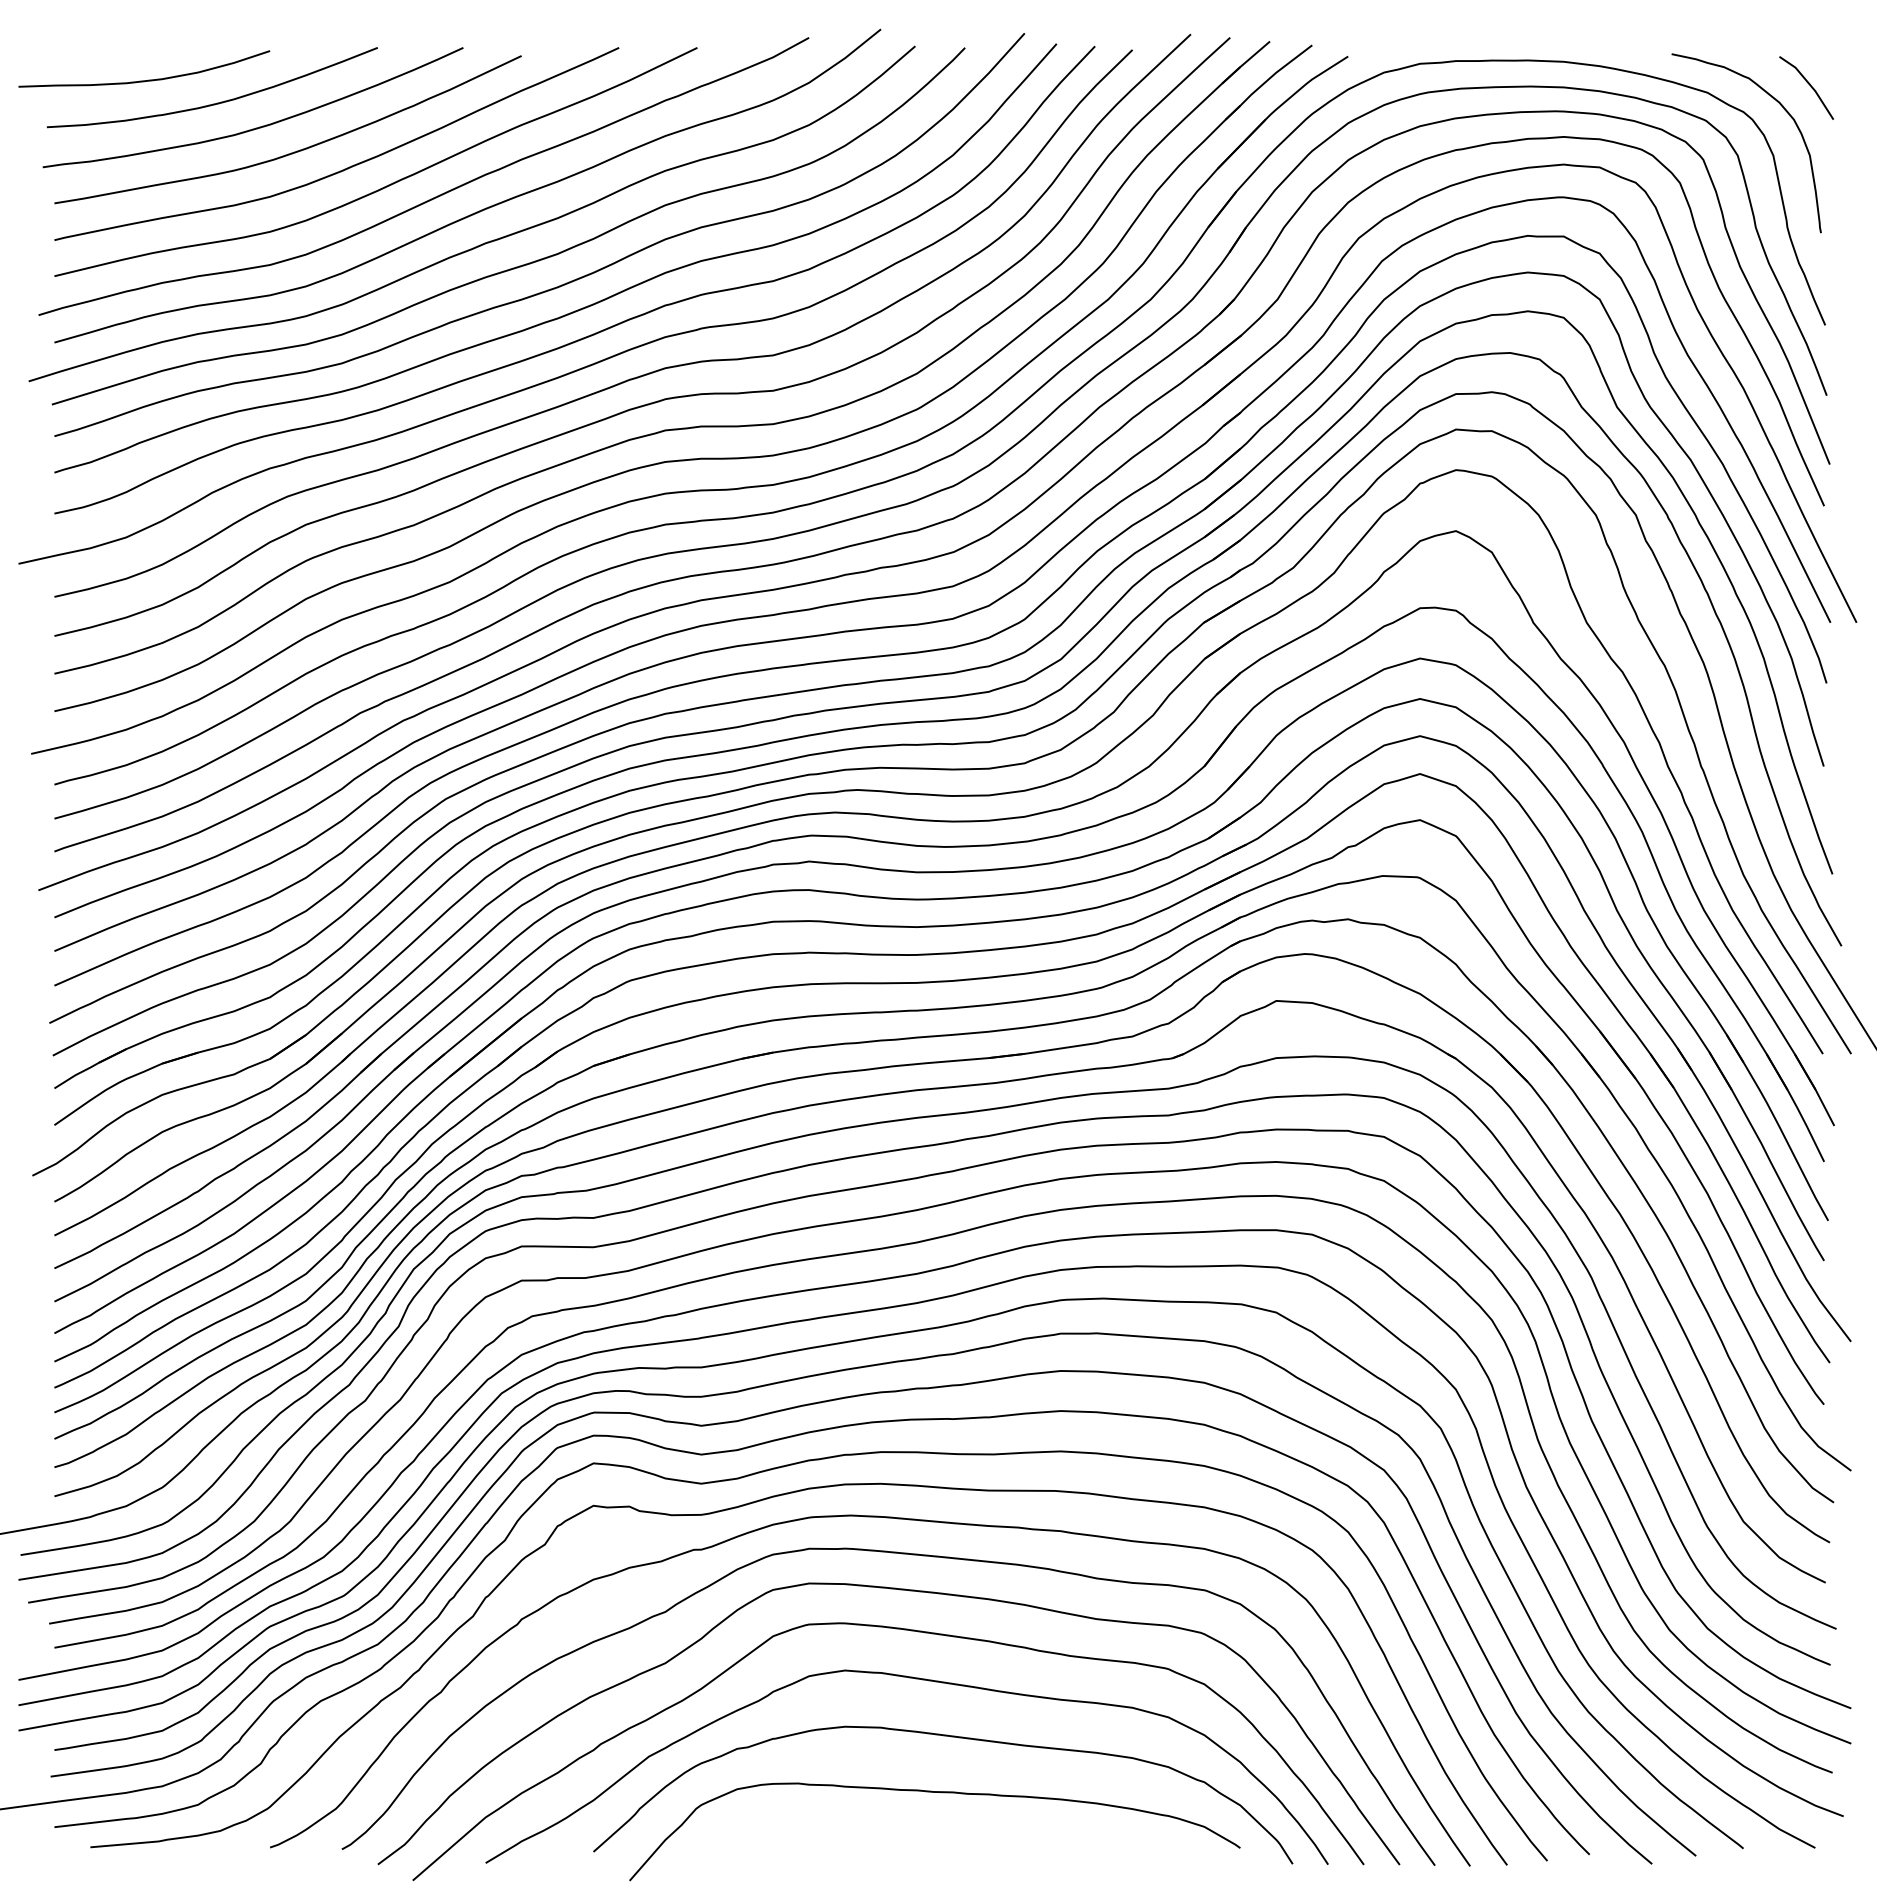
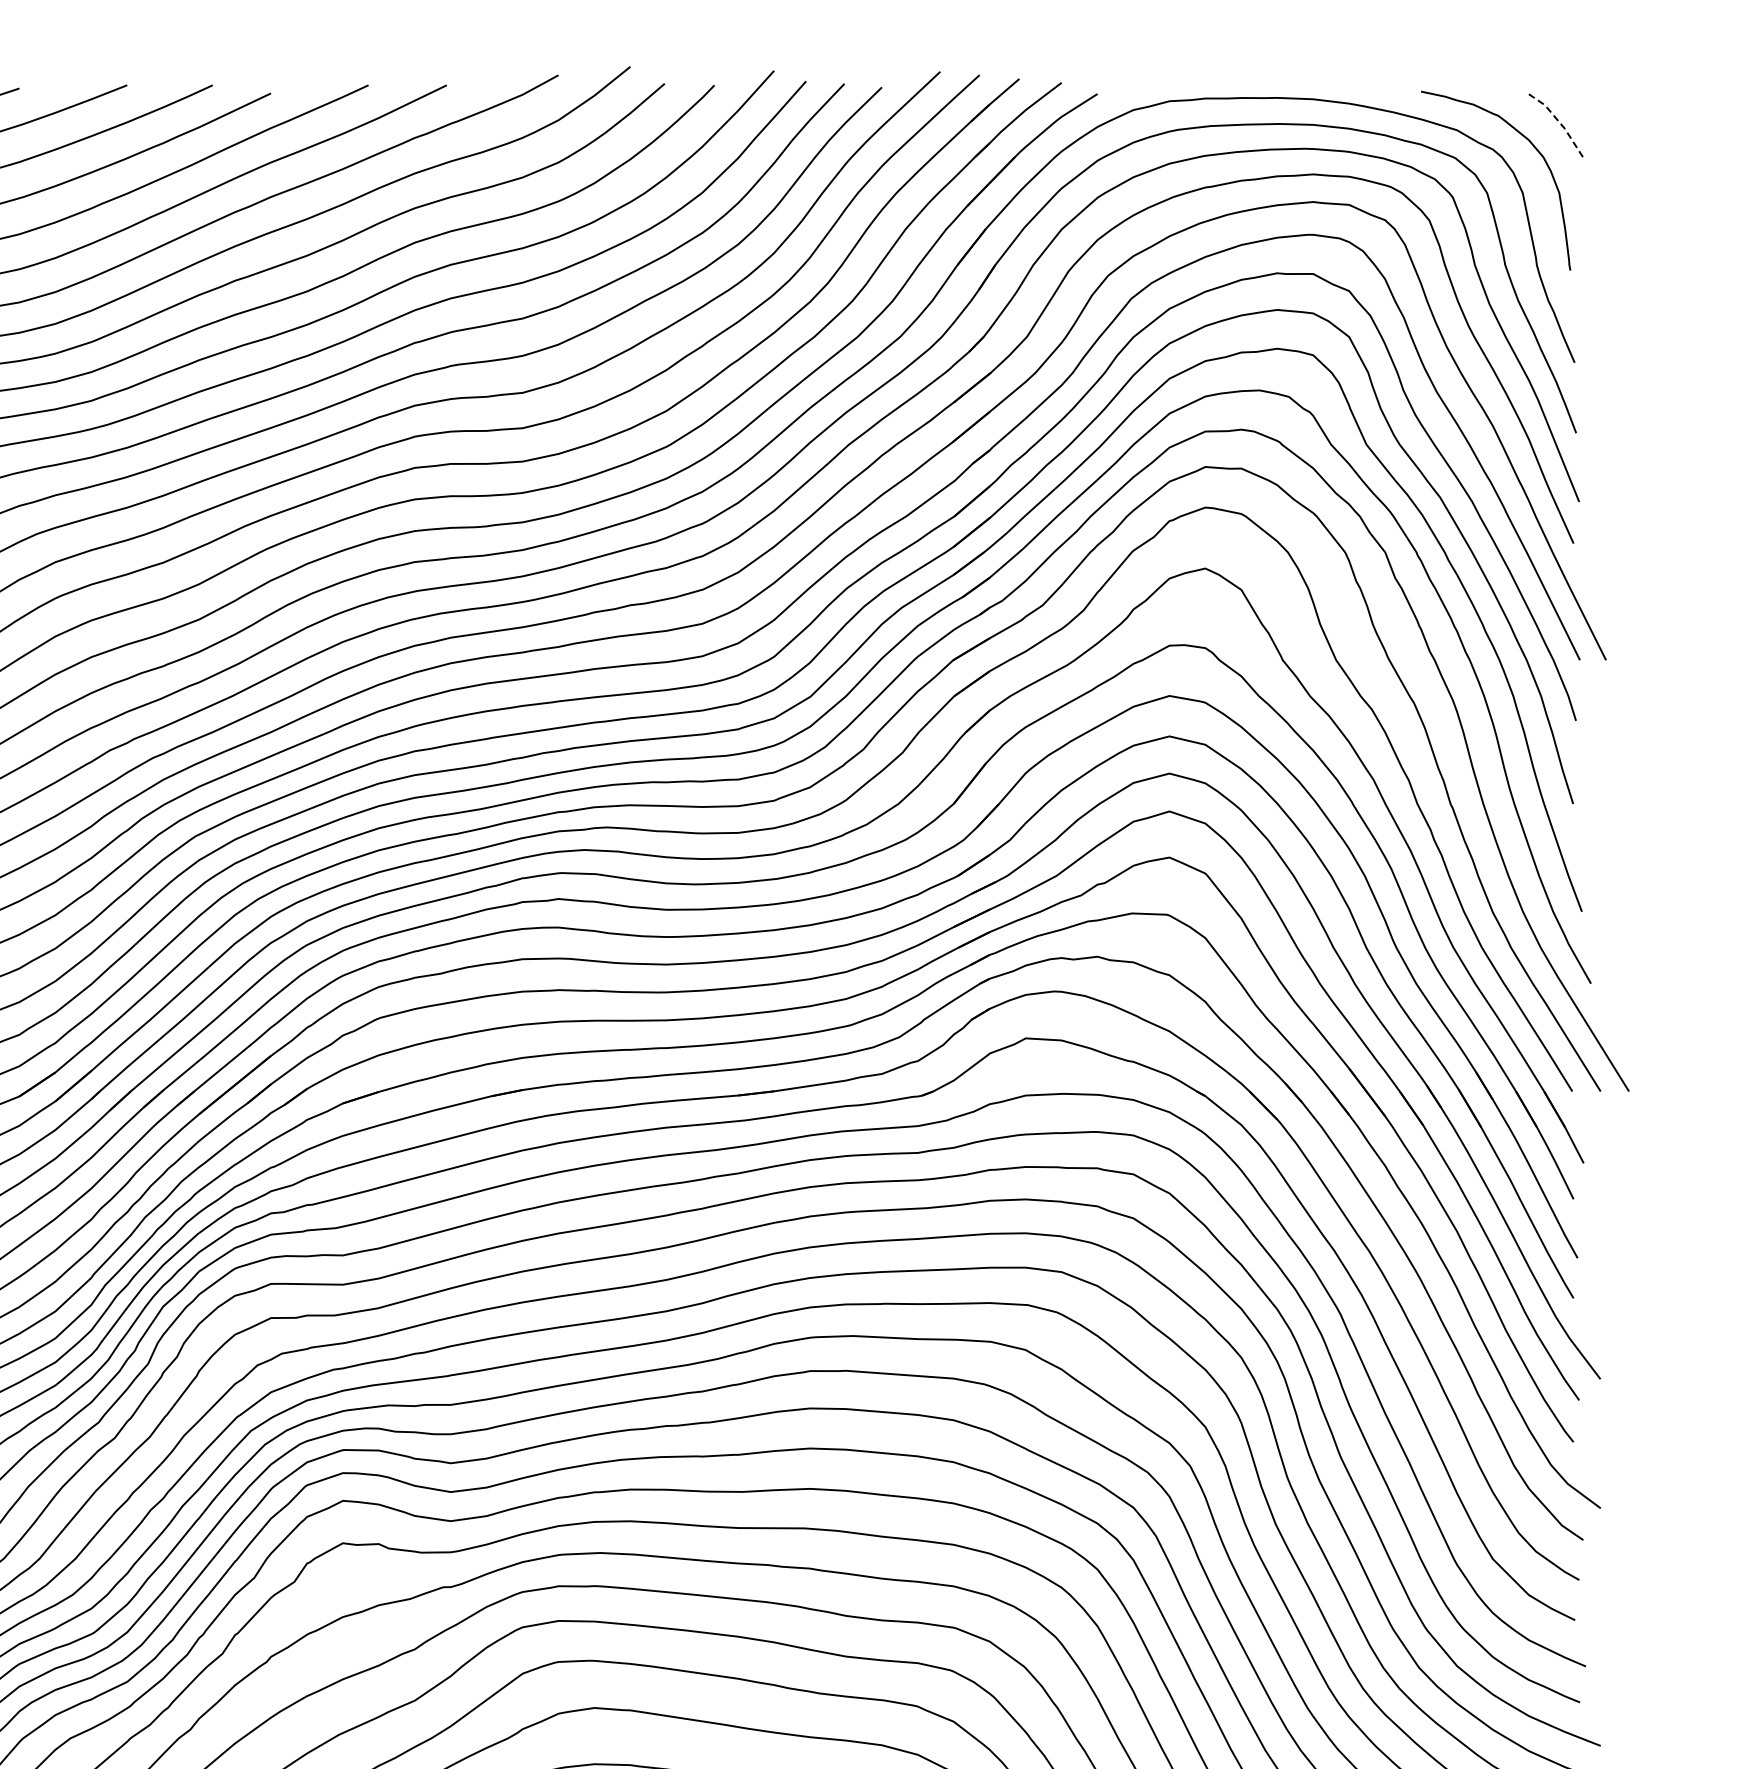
line: (1809, 84) -> (1558, 121), solid -> dashed

